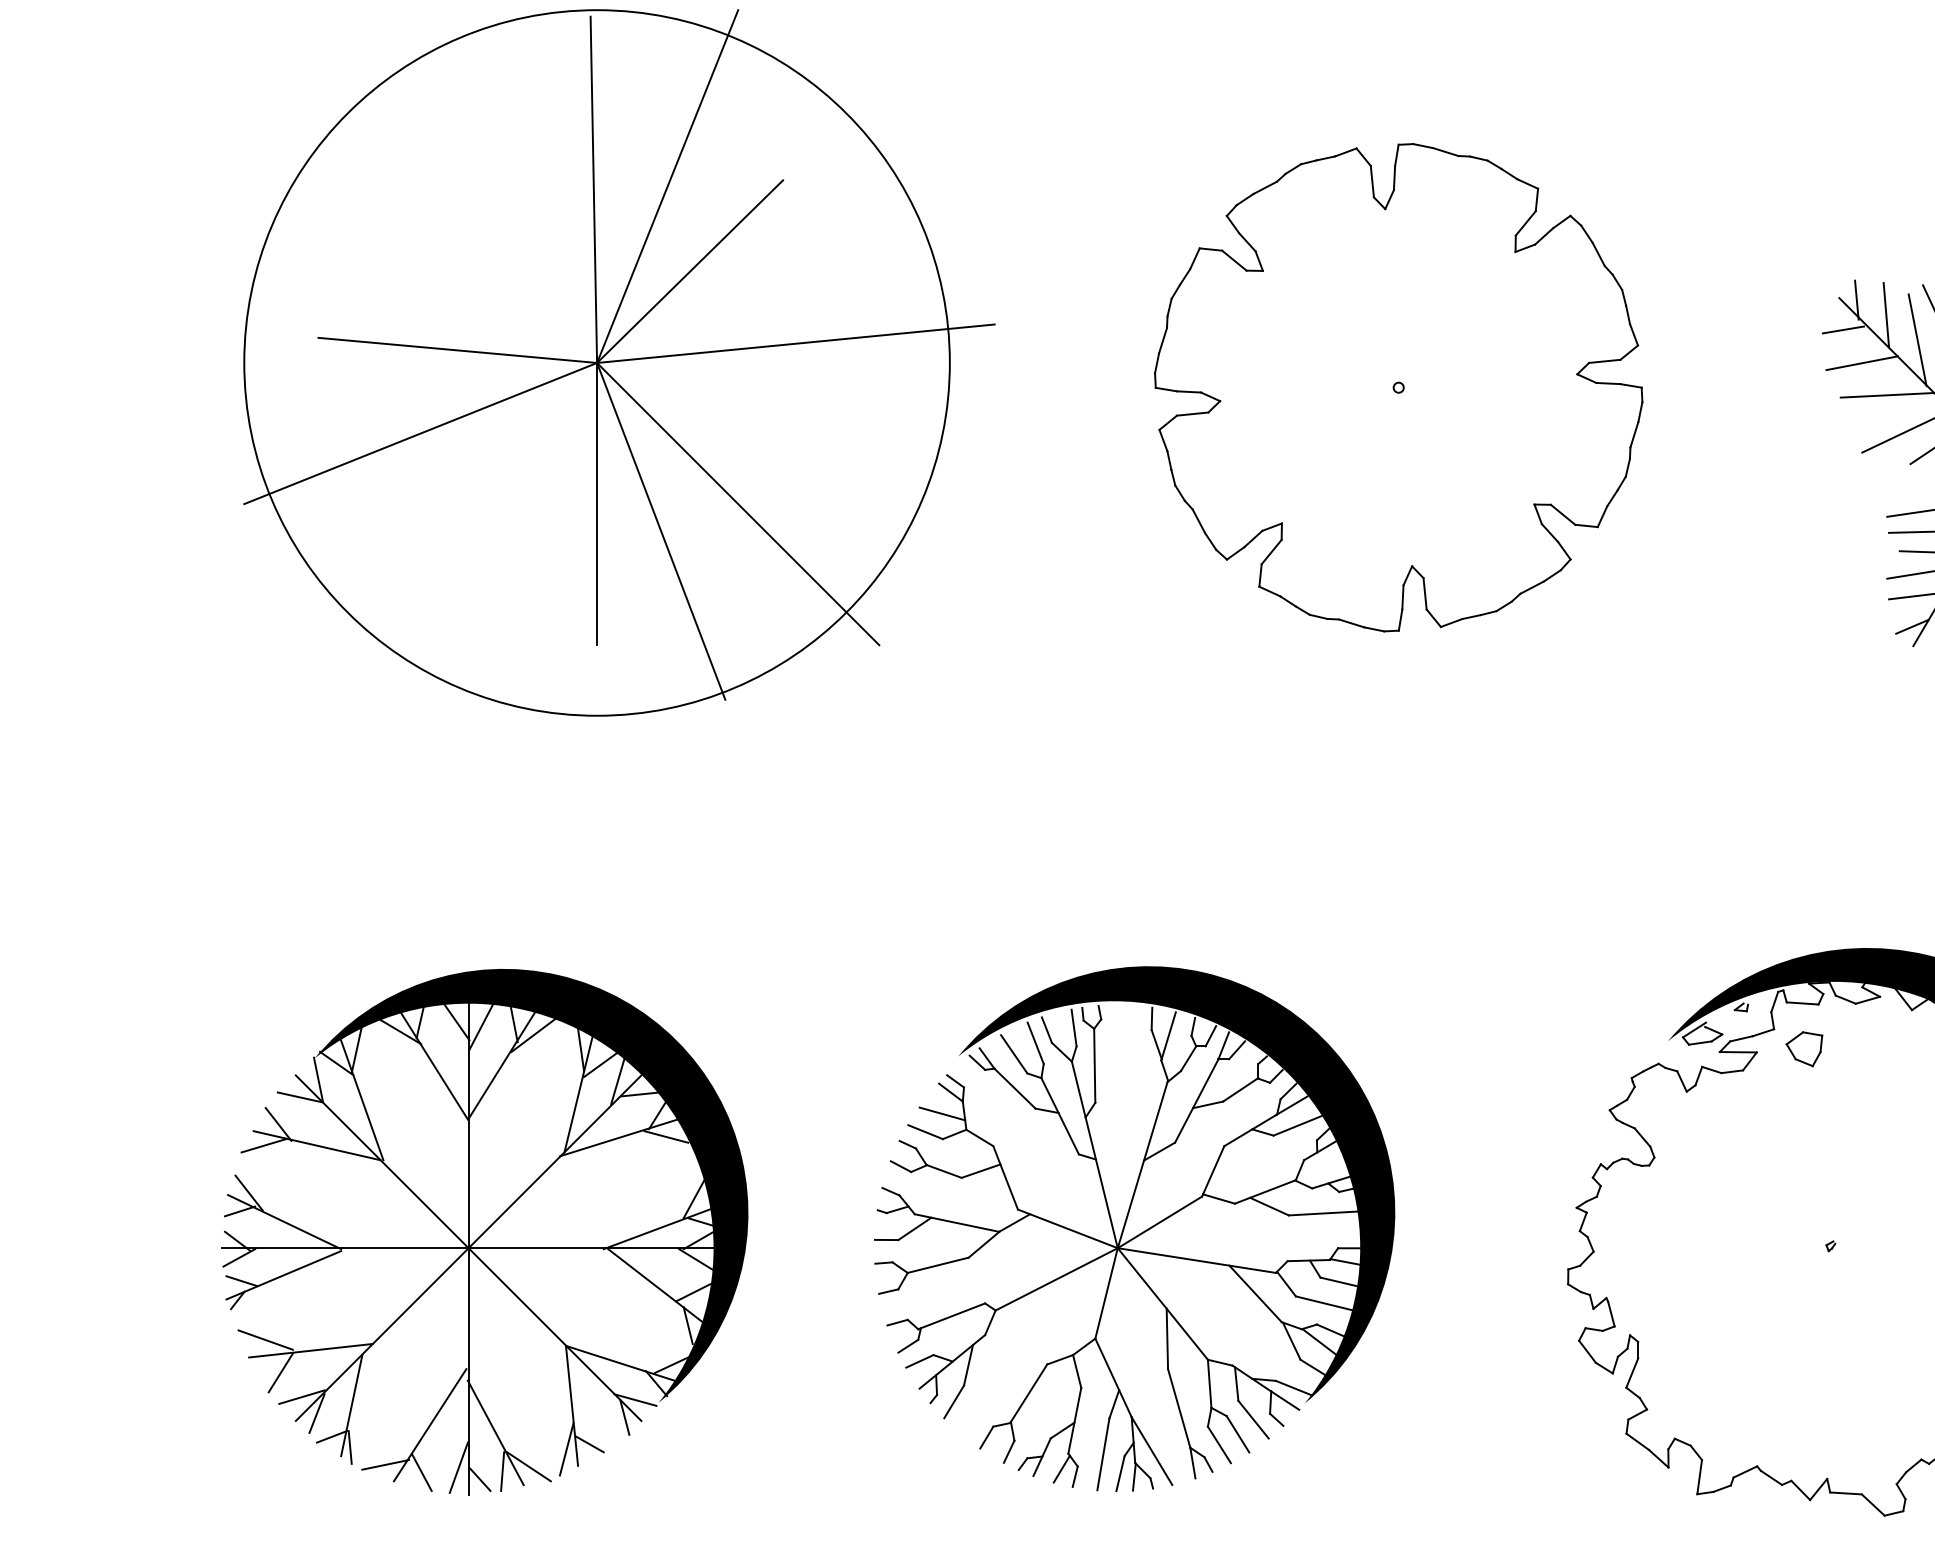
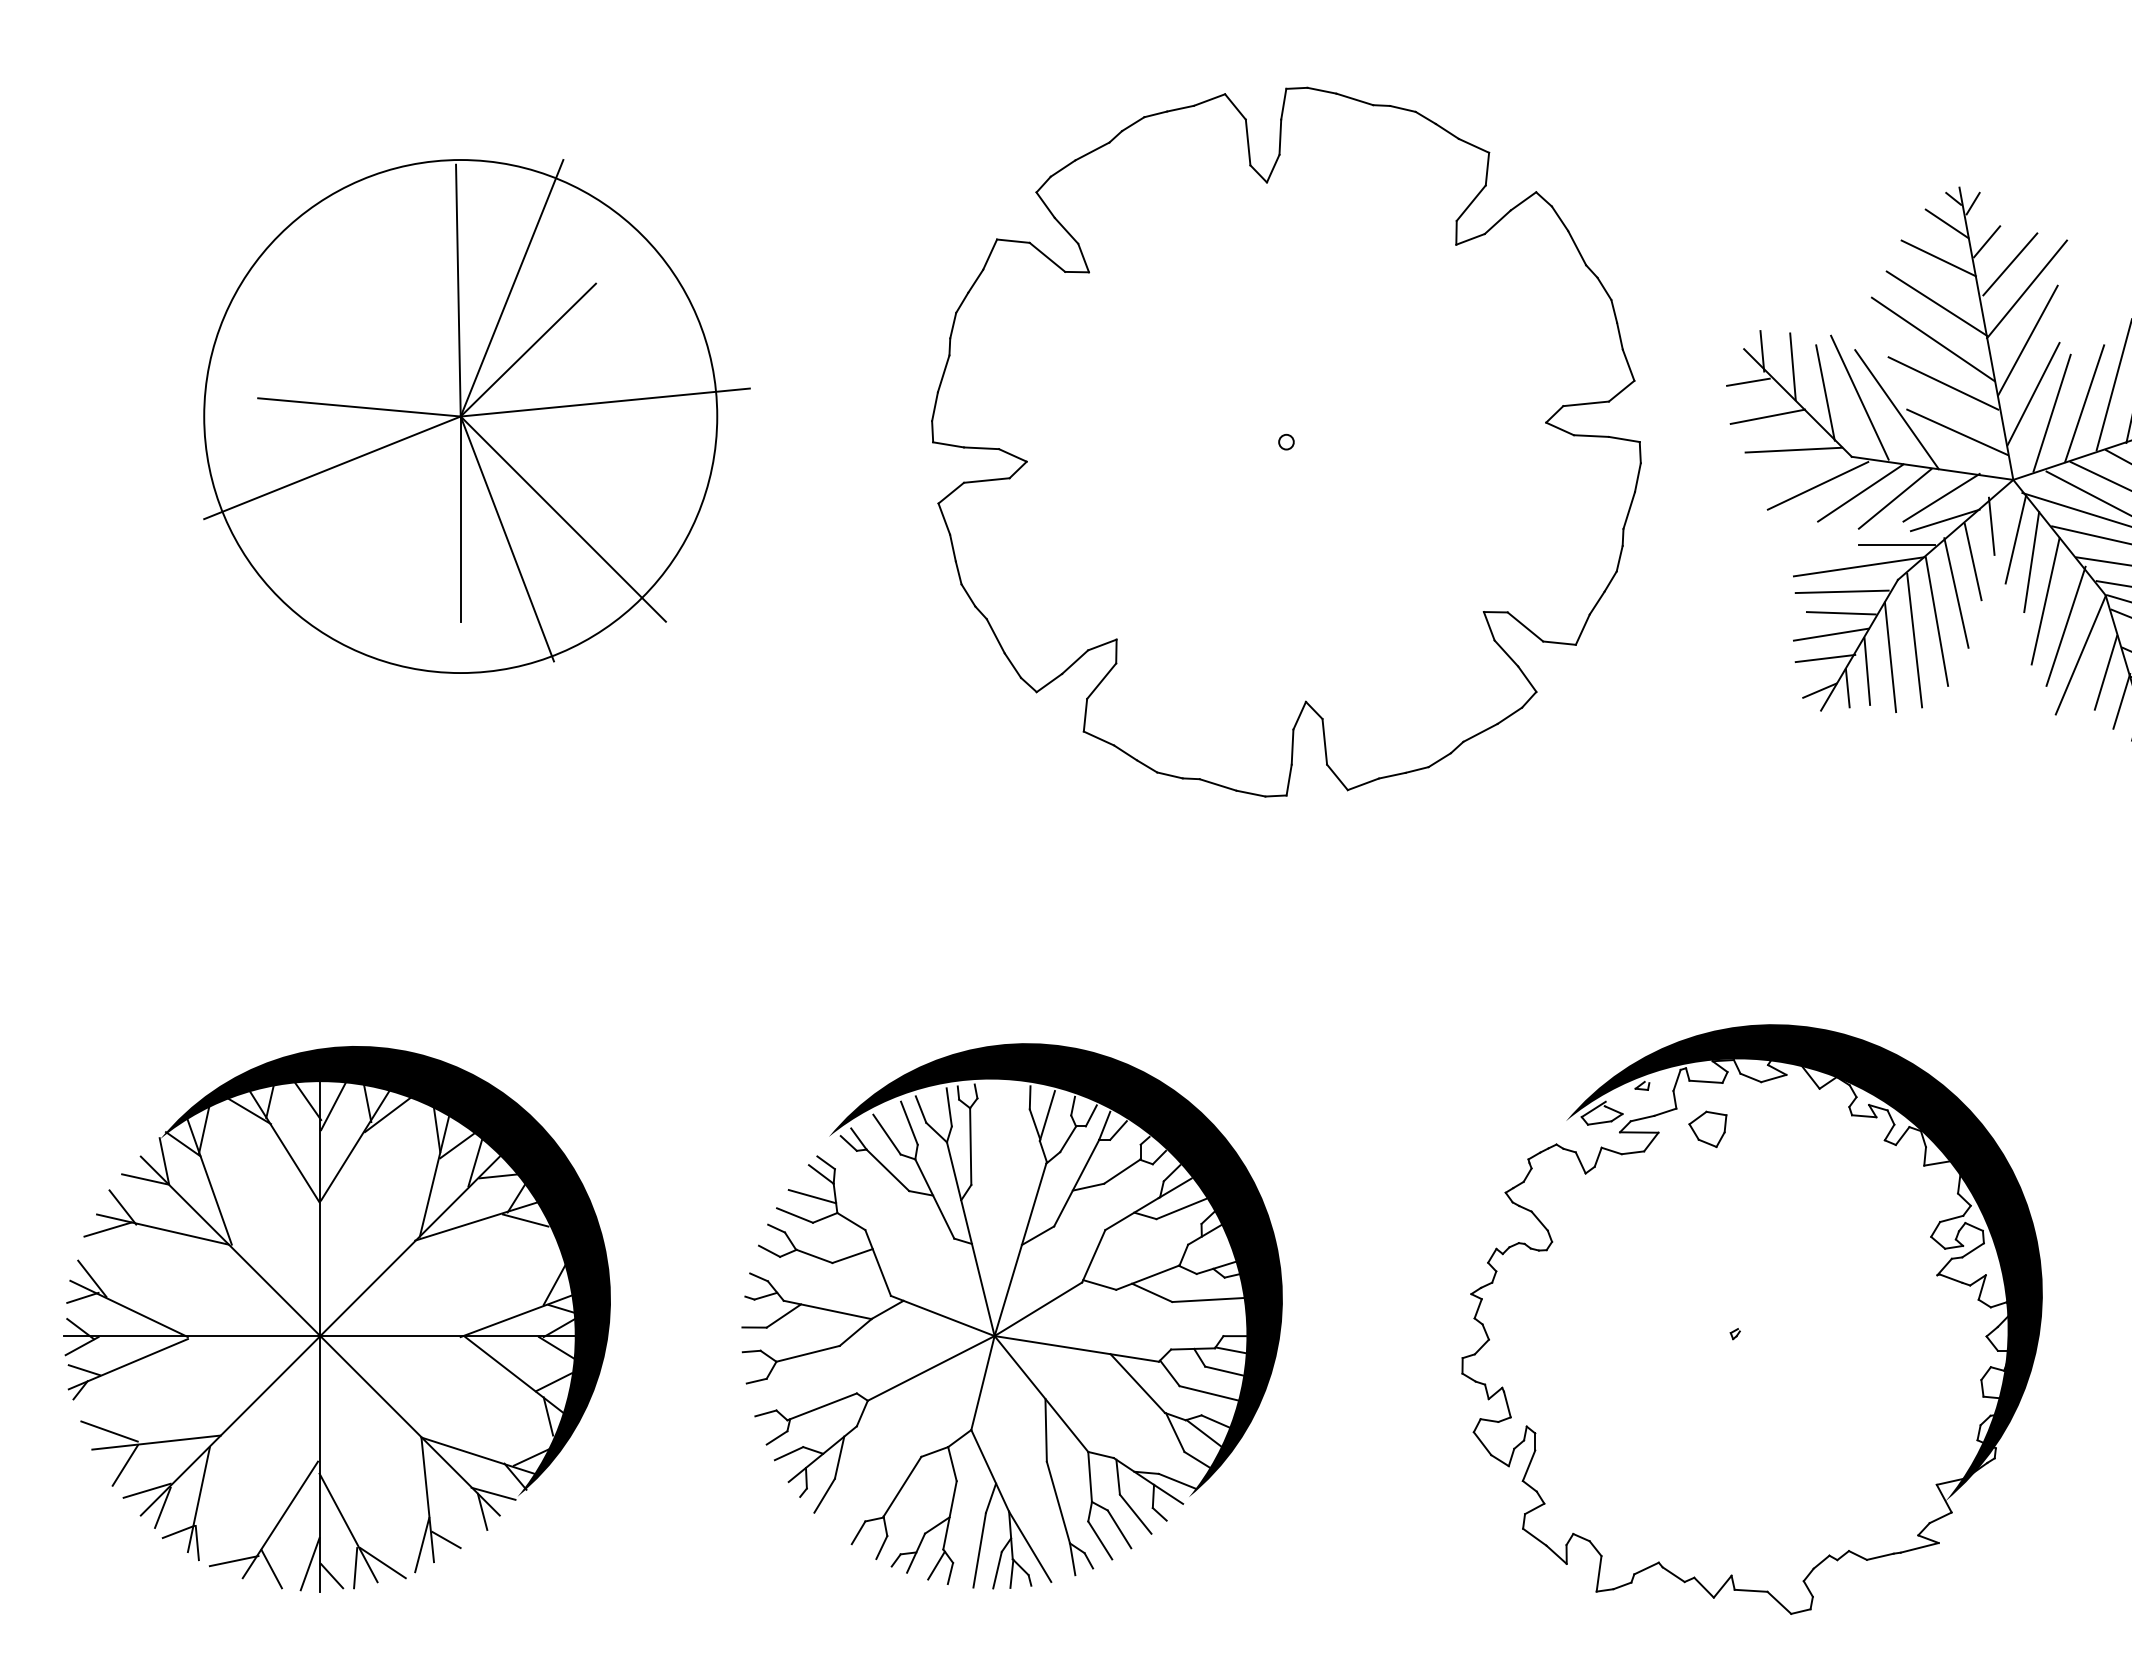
part: (618, 362) -> (476, 416), size x0.7
part: (1398, 387) -> (1286, 442), size x1.4

